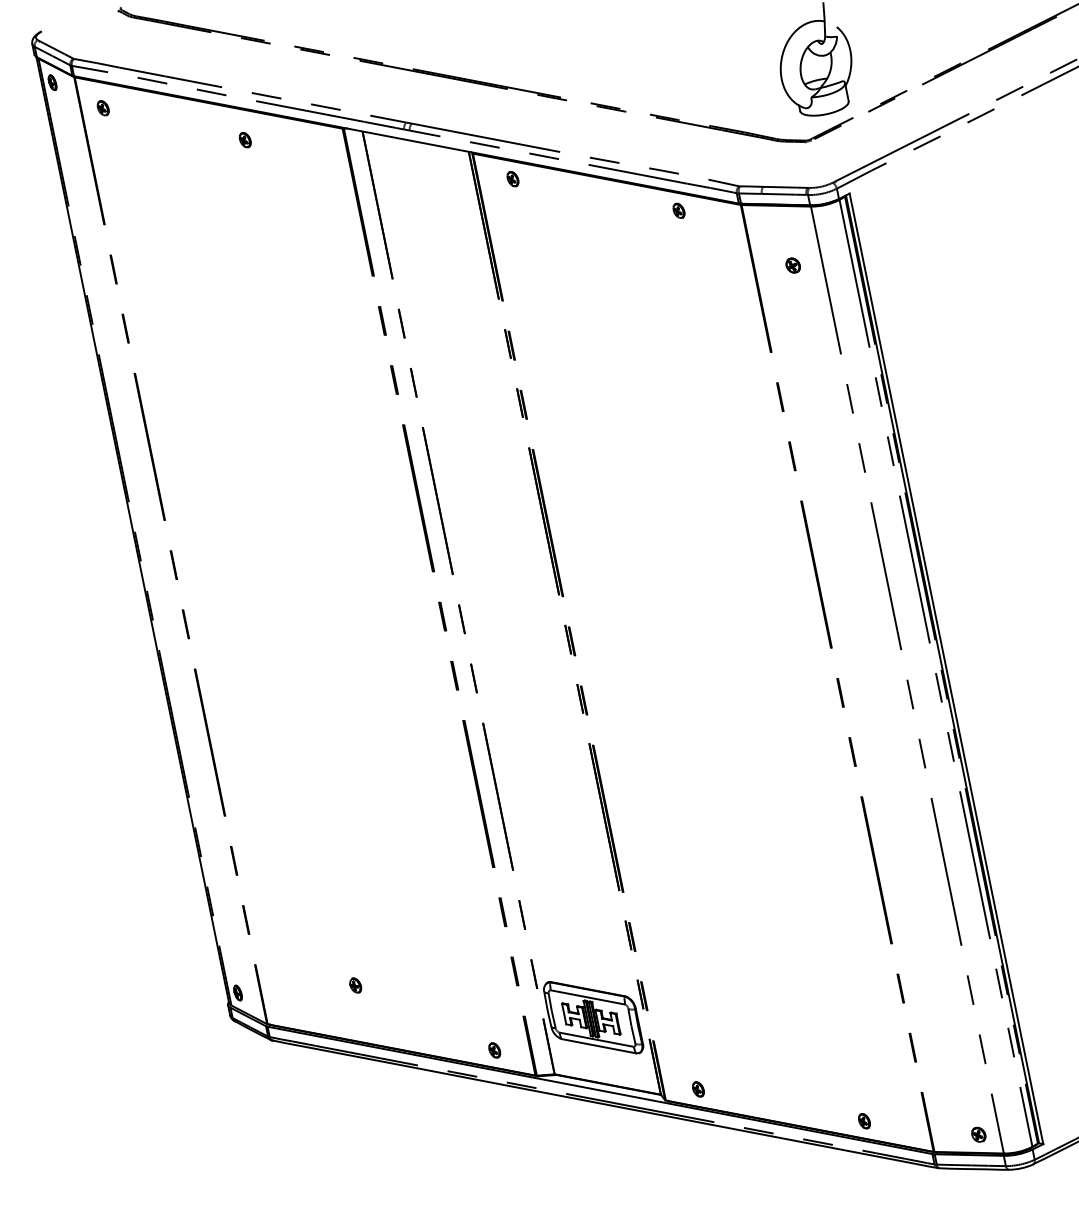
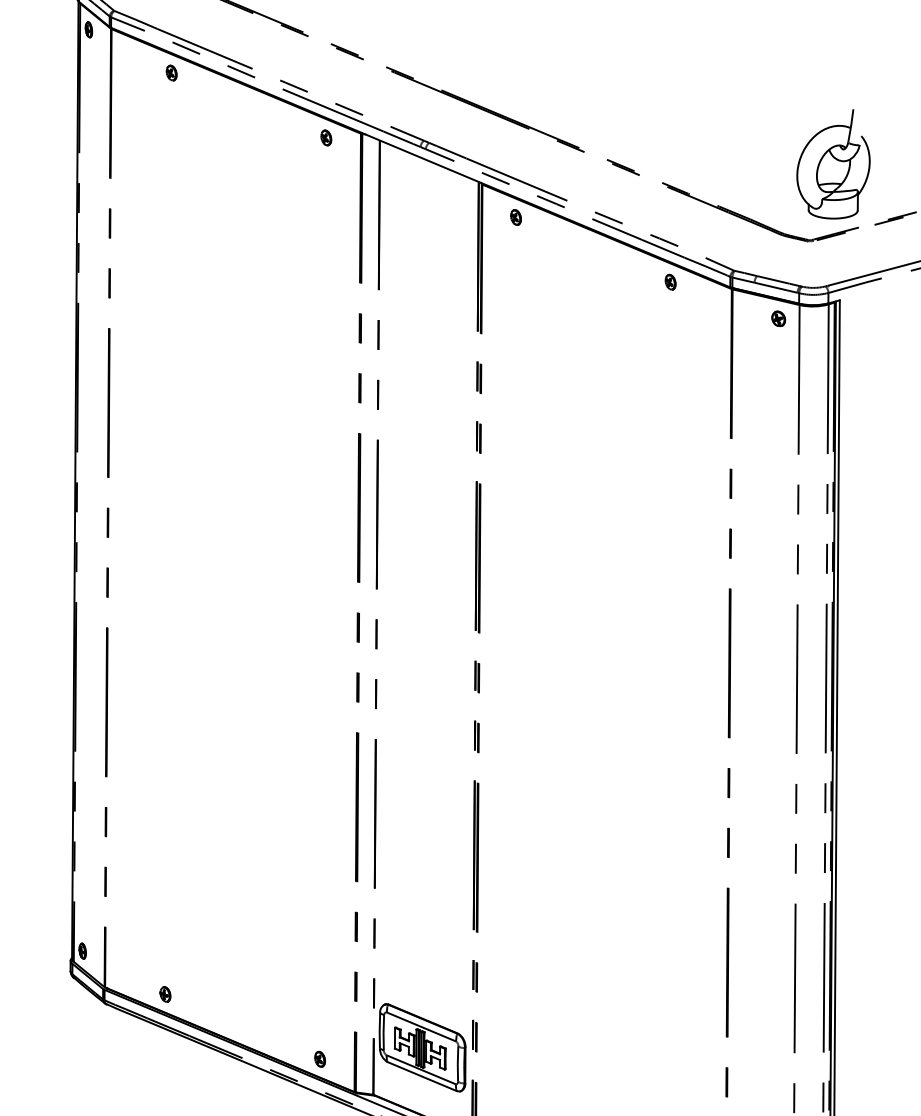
part: (102, 108) -> (170, 73), moved
part: (244, 140) -> (325, 138), moved
part: (792, 265) -> (778, 318), moved
part: (355, 985) -> (165, 994), moved

